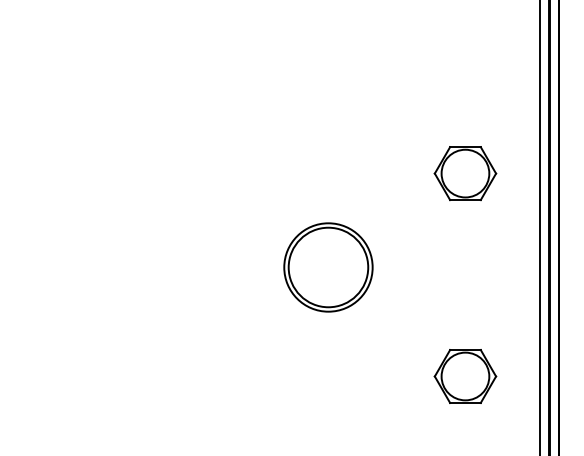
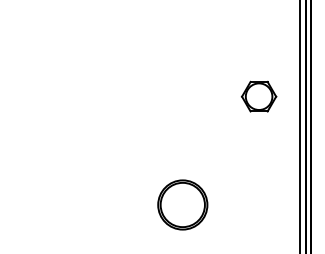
part: (327, 266) -> (182, 204), moved
part: (466, 376) -> (259, 209), removed

